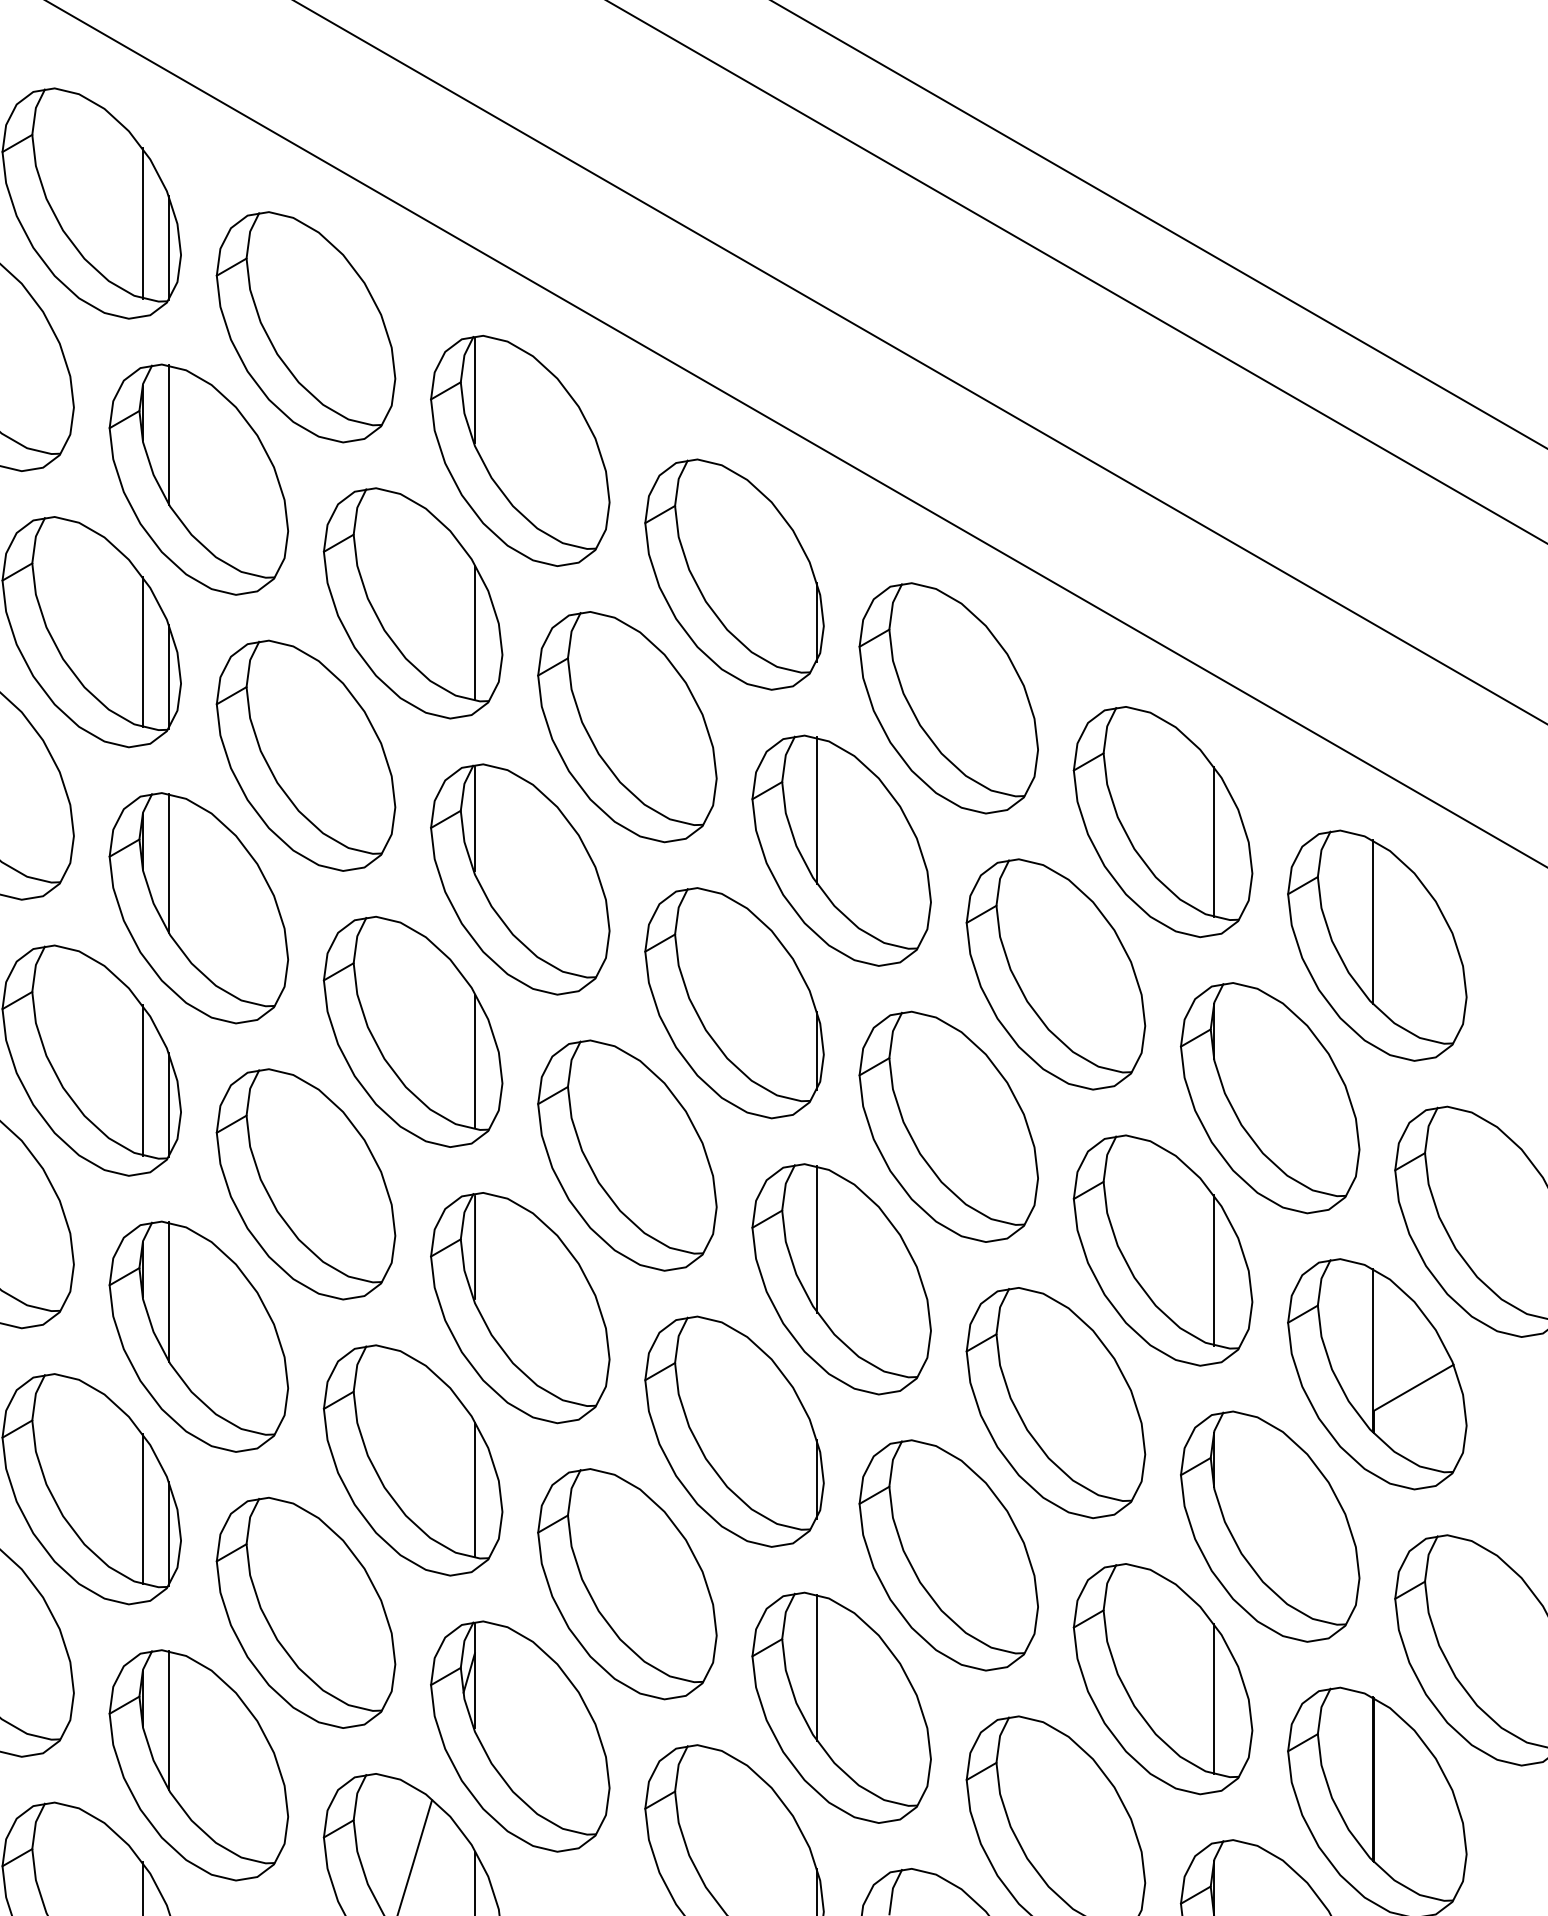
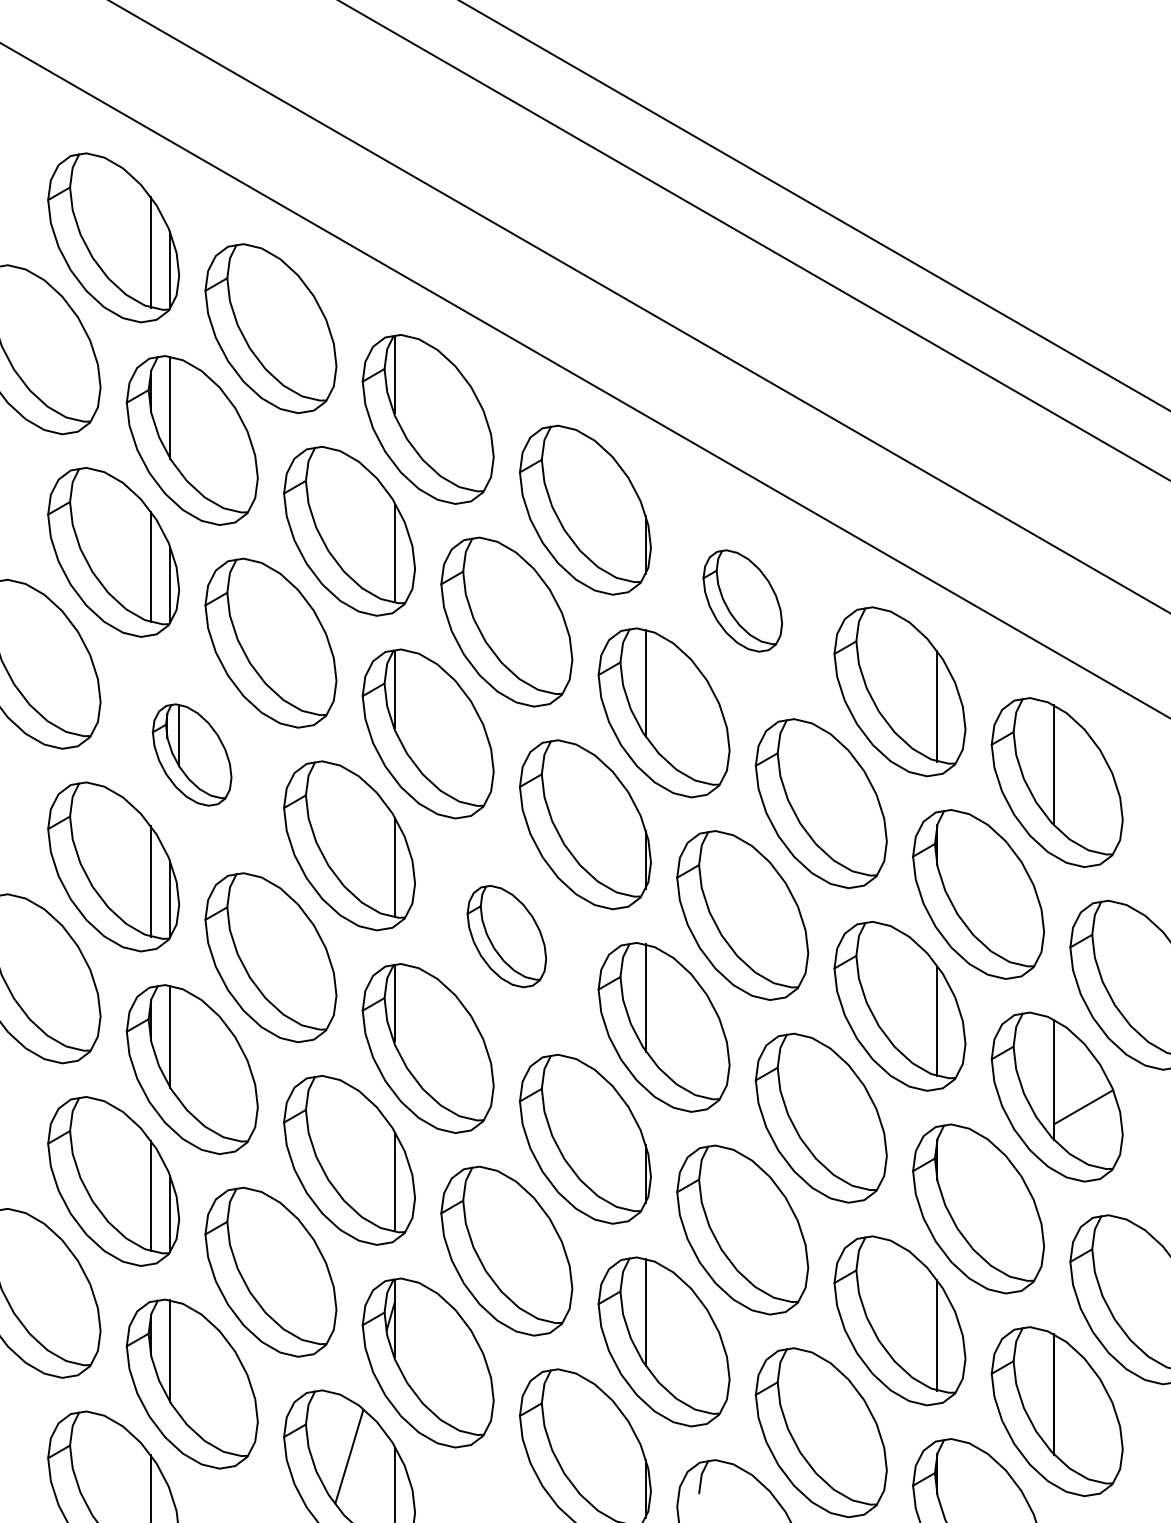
part: (948, 697) -> (742, 600), size x0.6
part: (197, 907) -> (191, 754), size x0.6
part: (626, 1155) -> (506, 936), size x0.6

